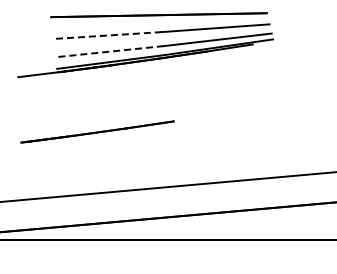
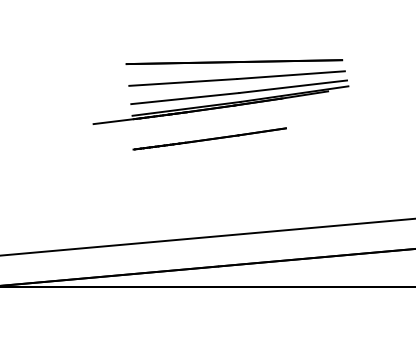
line: (107, 35) -> (182, 82), dashed -> solid
line: (109, 51) -> (184, 98), dashed -> solid
line: (97, 131) -> (209, 138), moved

